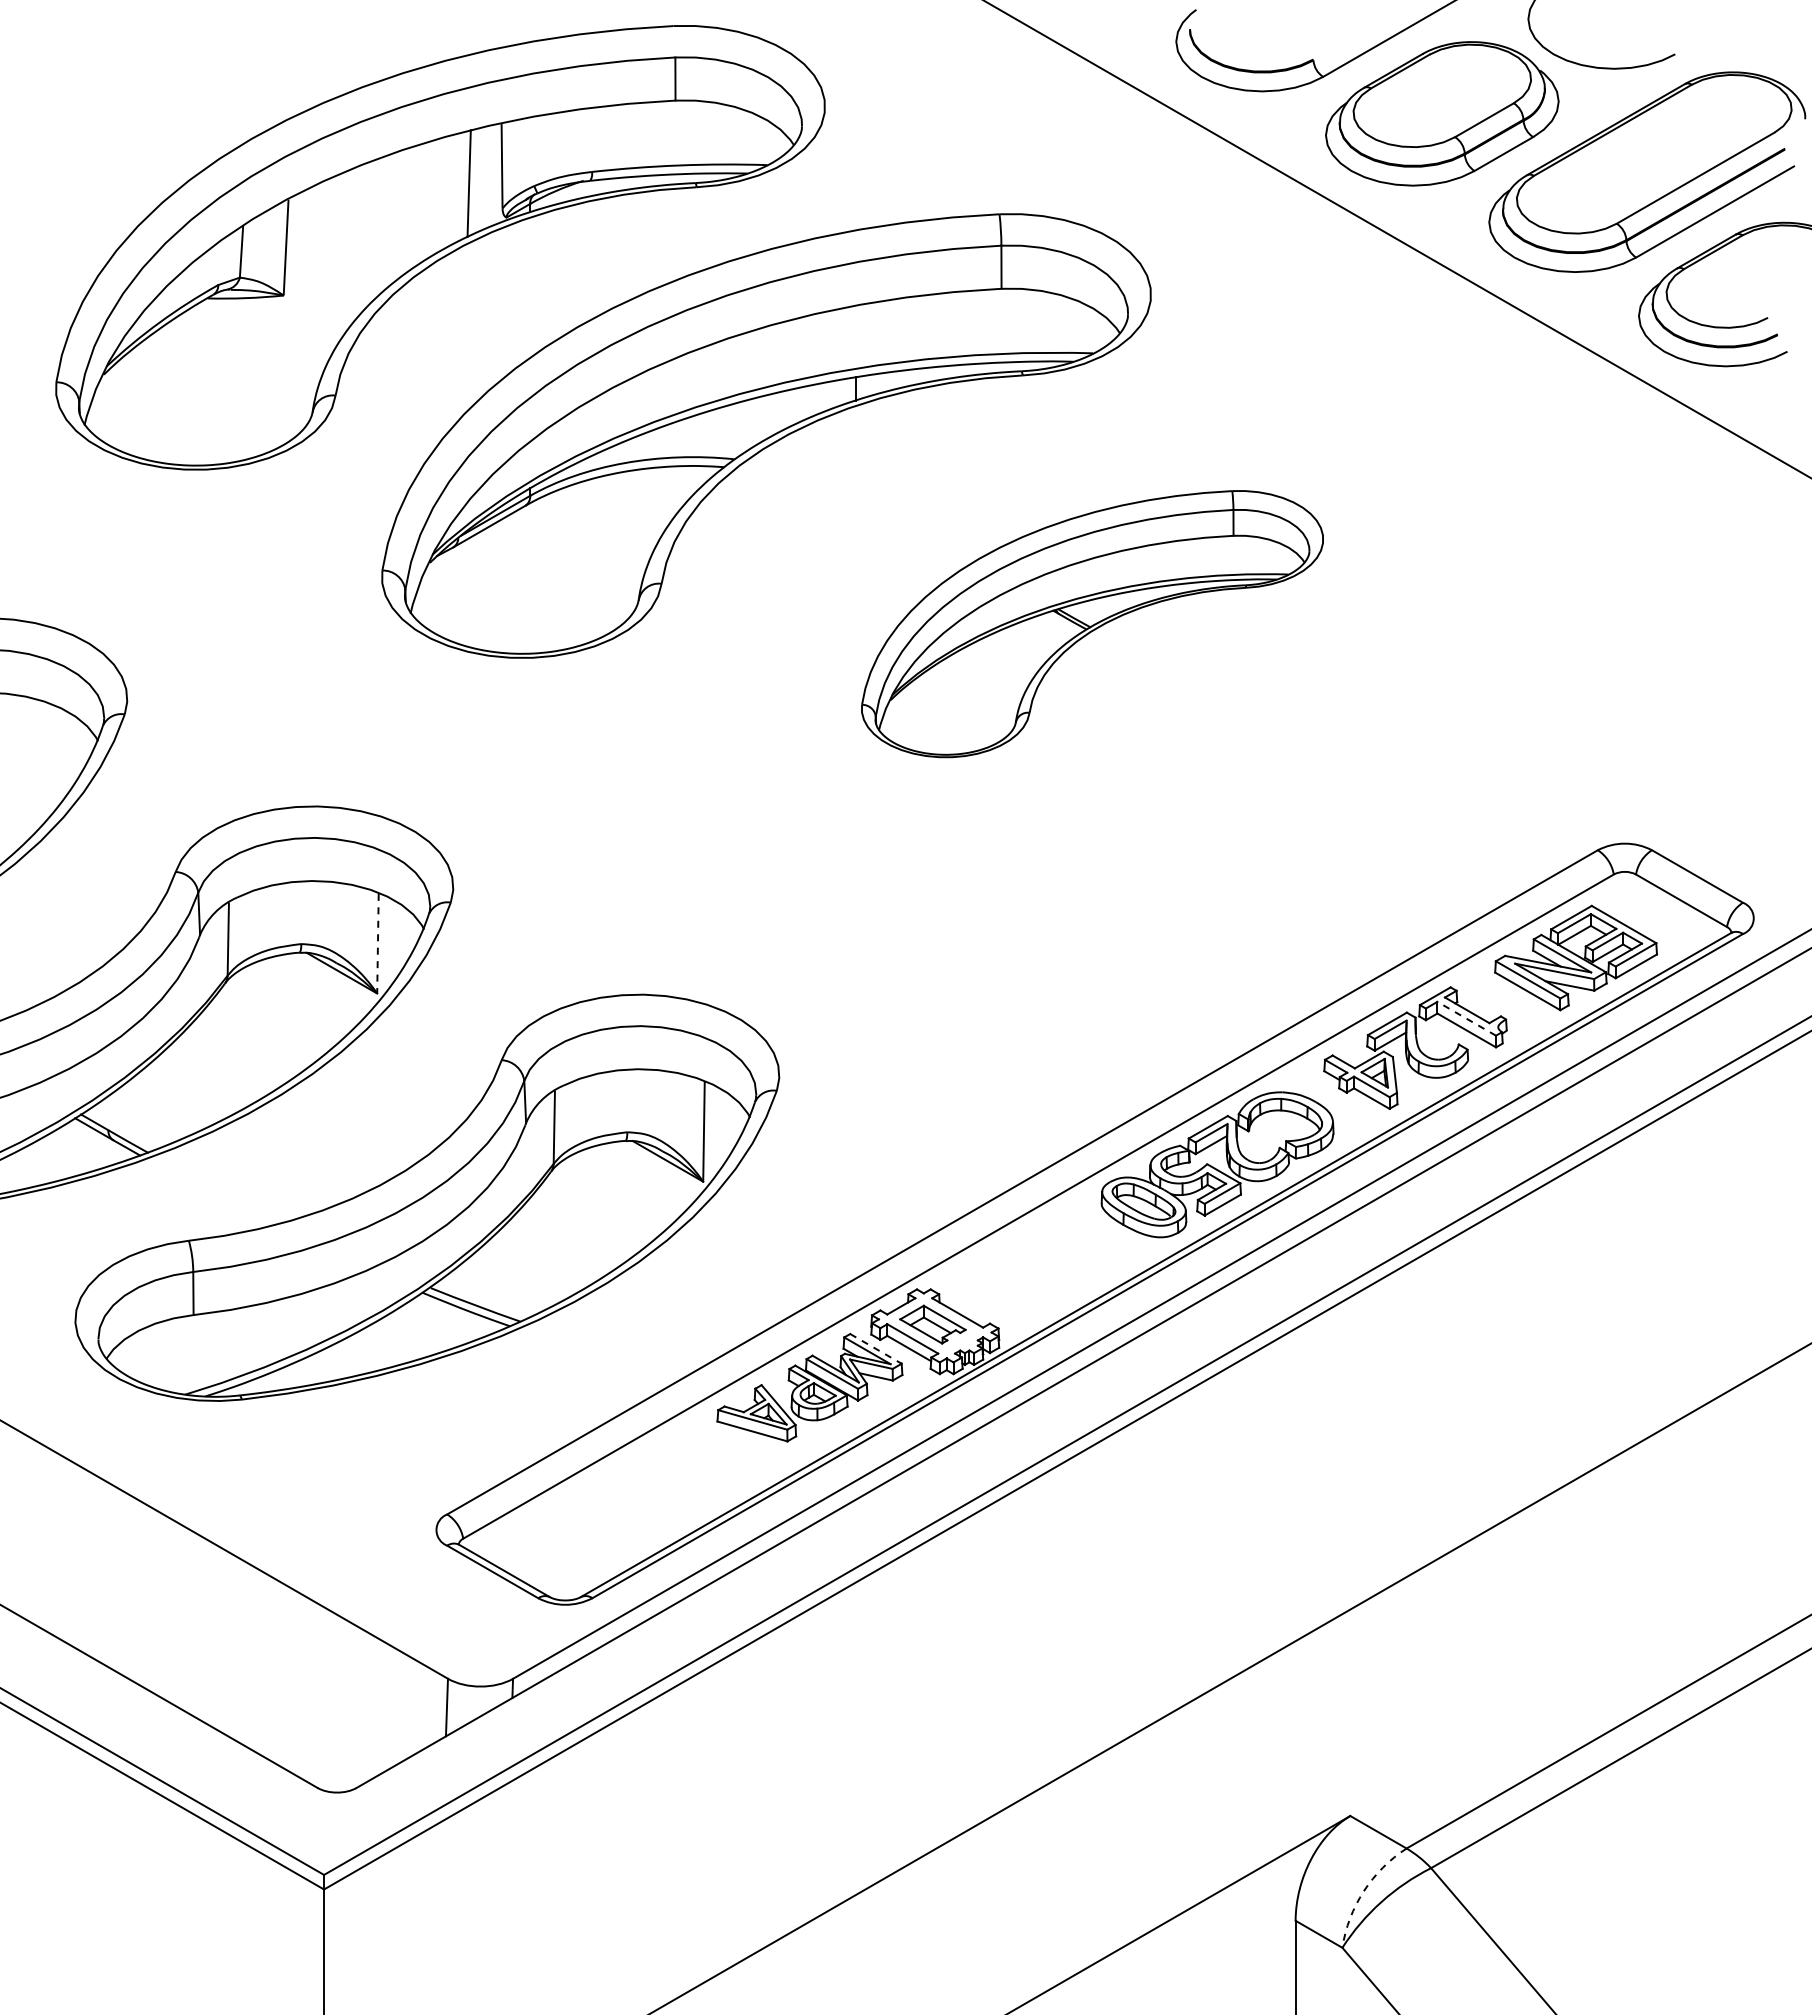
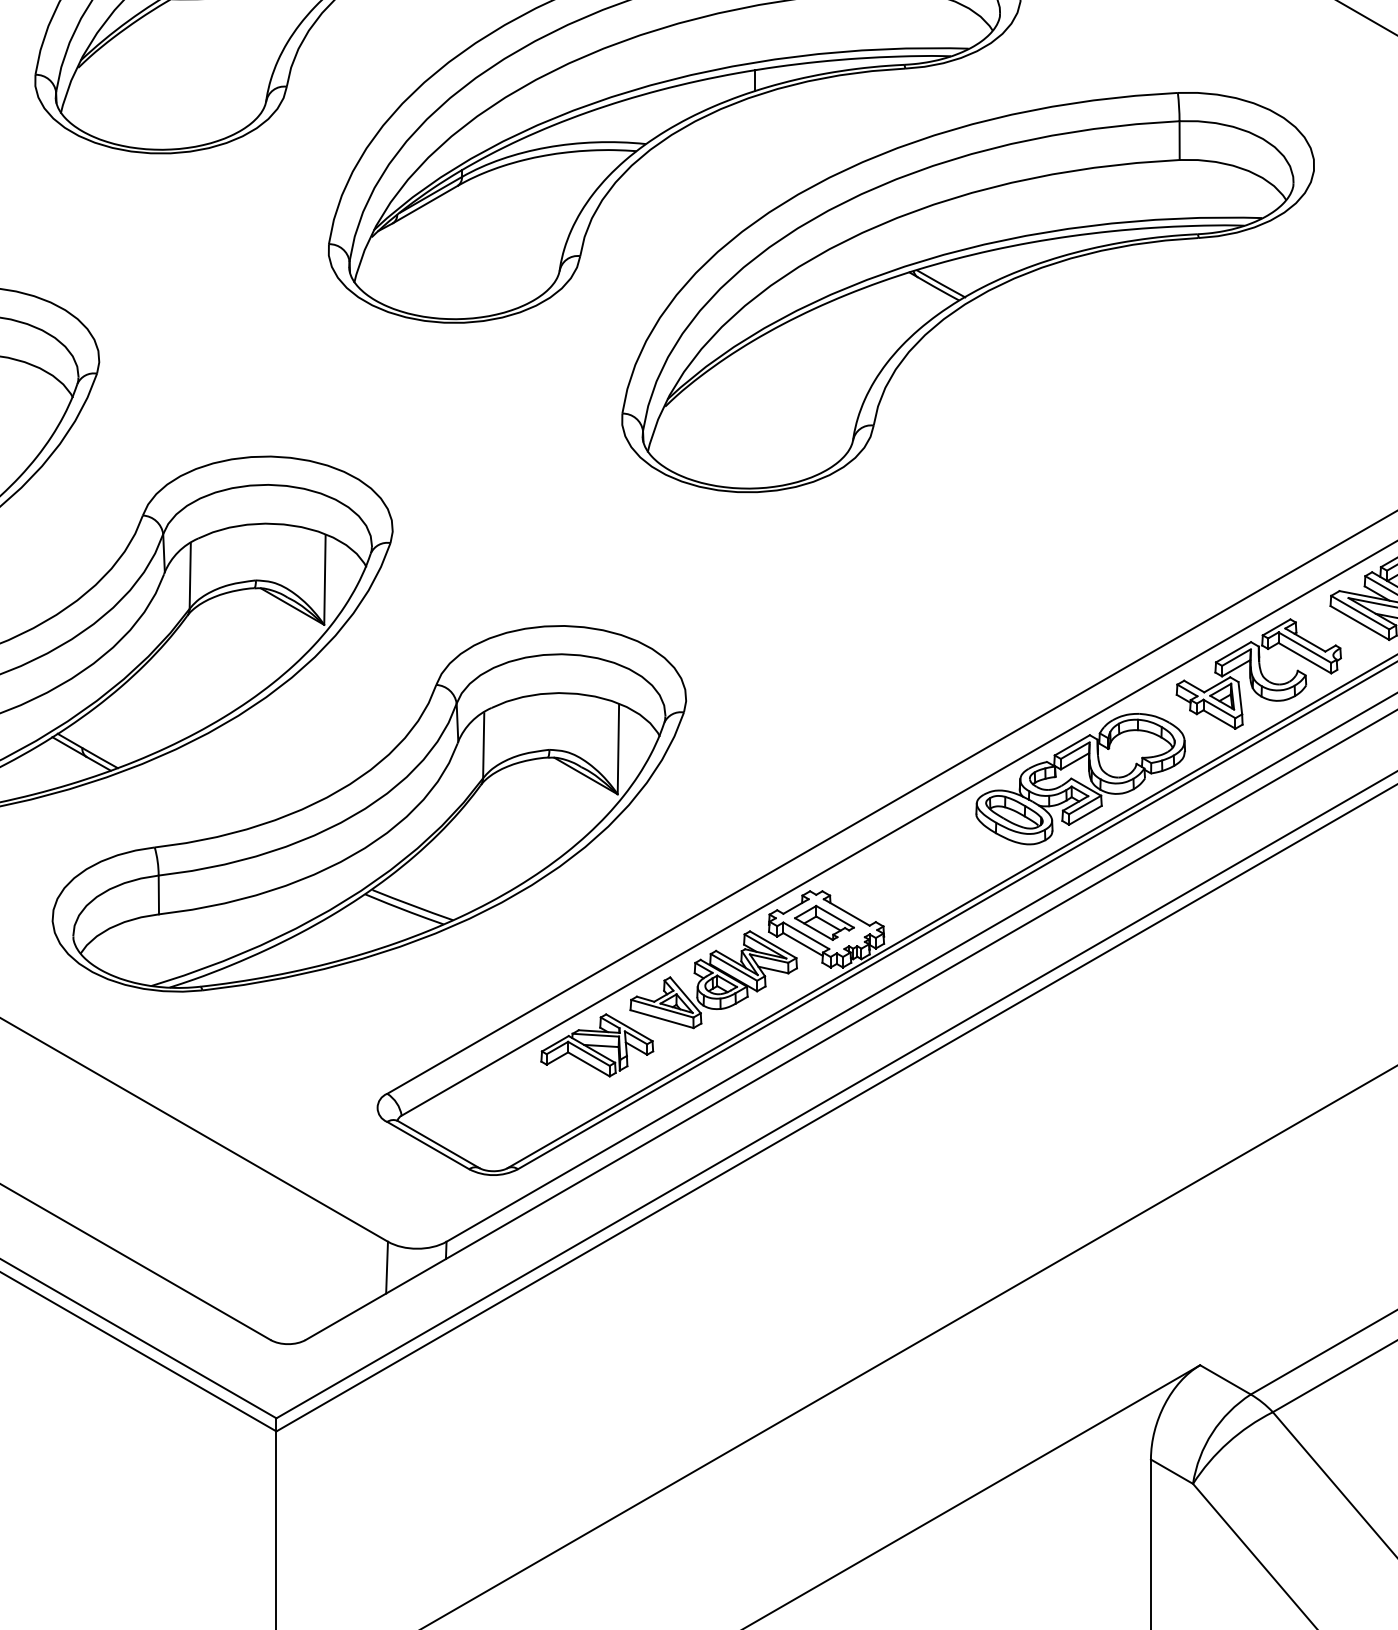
part: (1092, 623) -> (968, 291), size x1.67
line: (377, 943) -> (324, 579), dashed -> solid
line: (1466, 1018) -> (1304, 647), dashed -> solid
line: (875, 1348) -> (772, 944), dashed -> solid
part: (680, 1460) -> (597, 1045), added
arc: (1363, 1891) -> (1212, 1433), dashed -> solid

